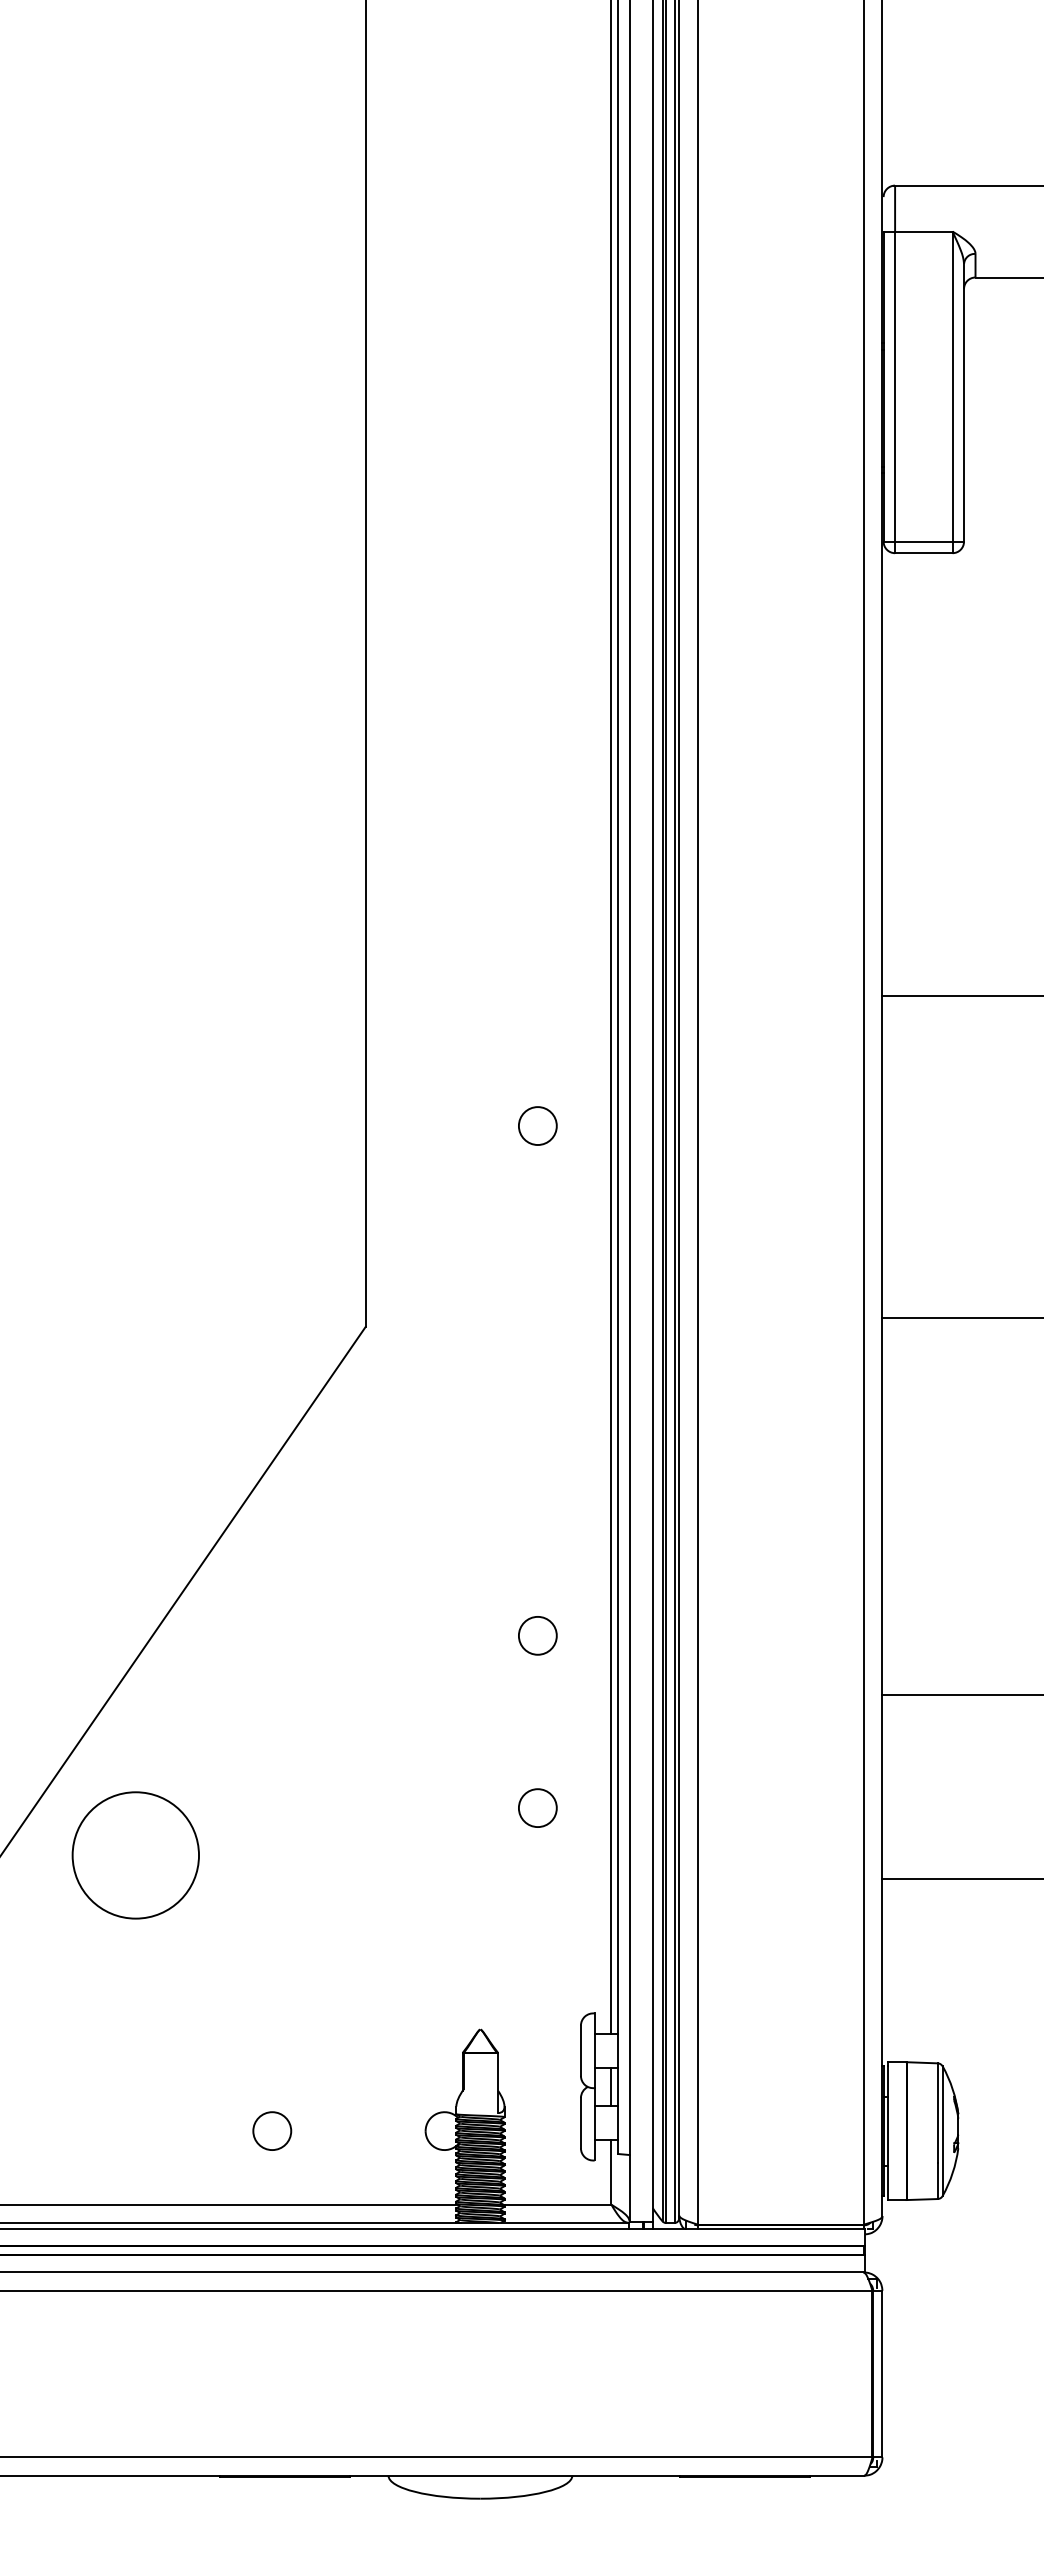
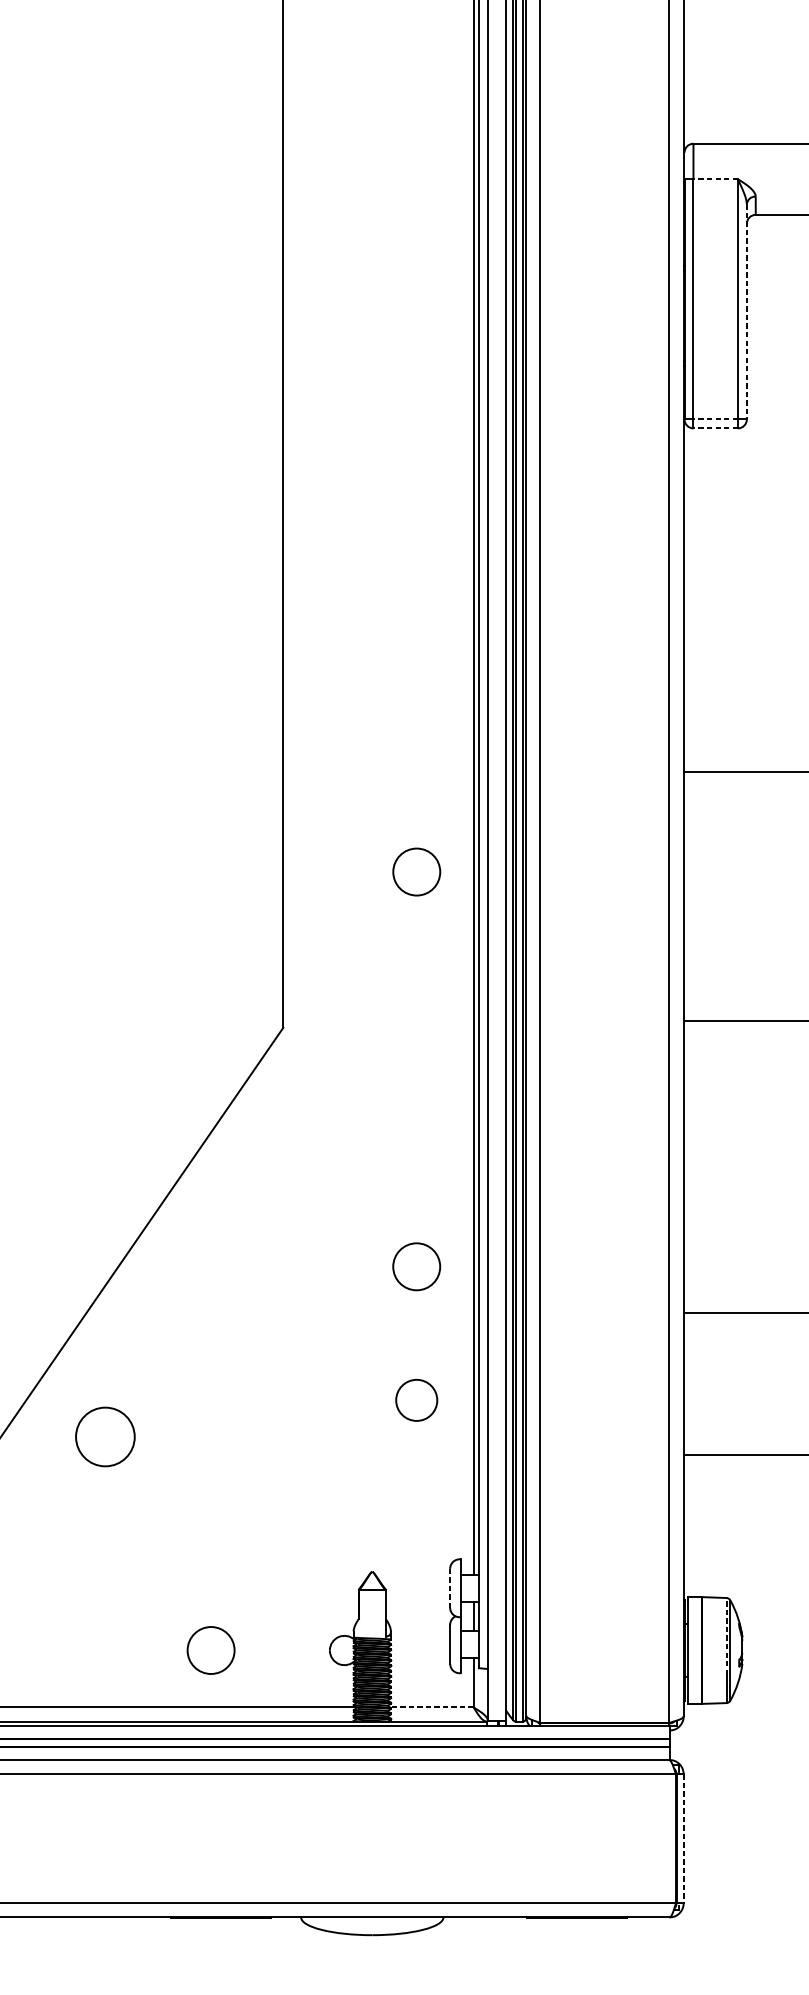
line: (923, 231) -> (715, 179), solid -> dashed
line: (964, 402) -> (747, 311), solid -> dashed
line: (923, 541) -> (715, 419), solid -> dashed
line: (923, 553) -> (715, 428), solid -> dashed
circle: (537, 1126) -> (416, 872), size x1.6
circle: (537, 1635) -> (416, 1266), size x1.6
circle: (537, 1807) -> (416, 1399), size x1.4
circle: (135, 1855) -> (105, 1437), size x0.6
line: (580, 2051) -> (449, 1588), solid -> dashed
line: (937, 2113) -> (726, 1636), solid -> dashed
circle: (272, 2131) -> (211, 1650), size x1.6
line: (556, 2204) -> (431, 1707), solid -> dashed
line: (882, 2374) -> (683, 1838), solid -> dashed

